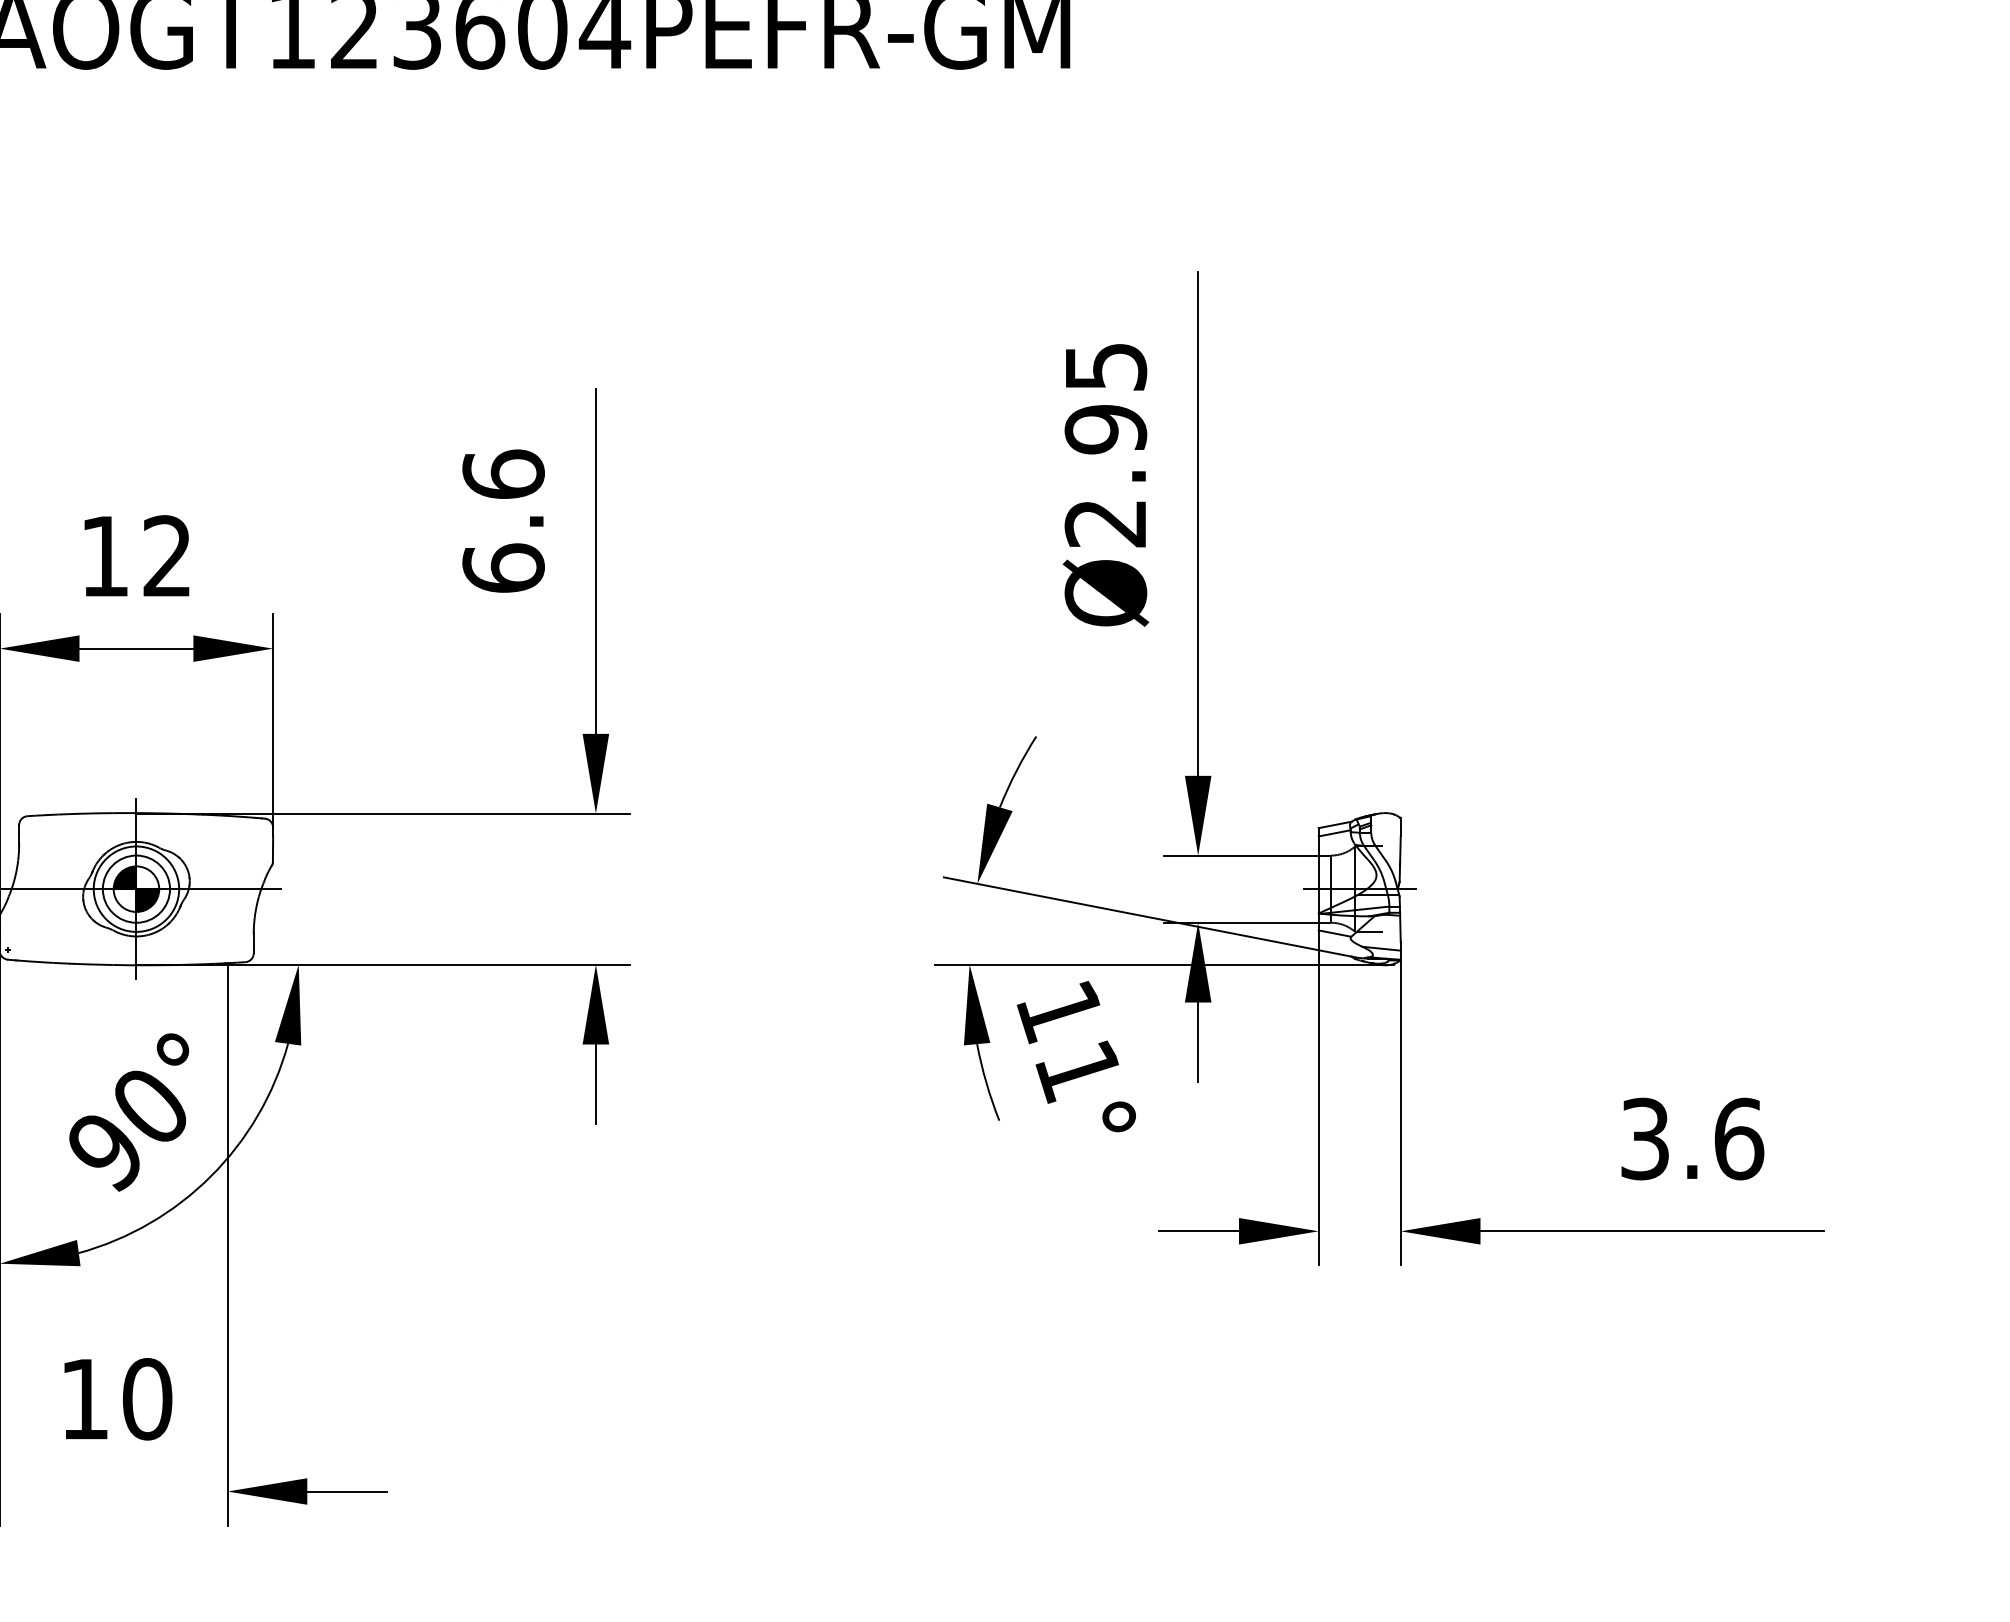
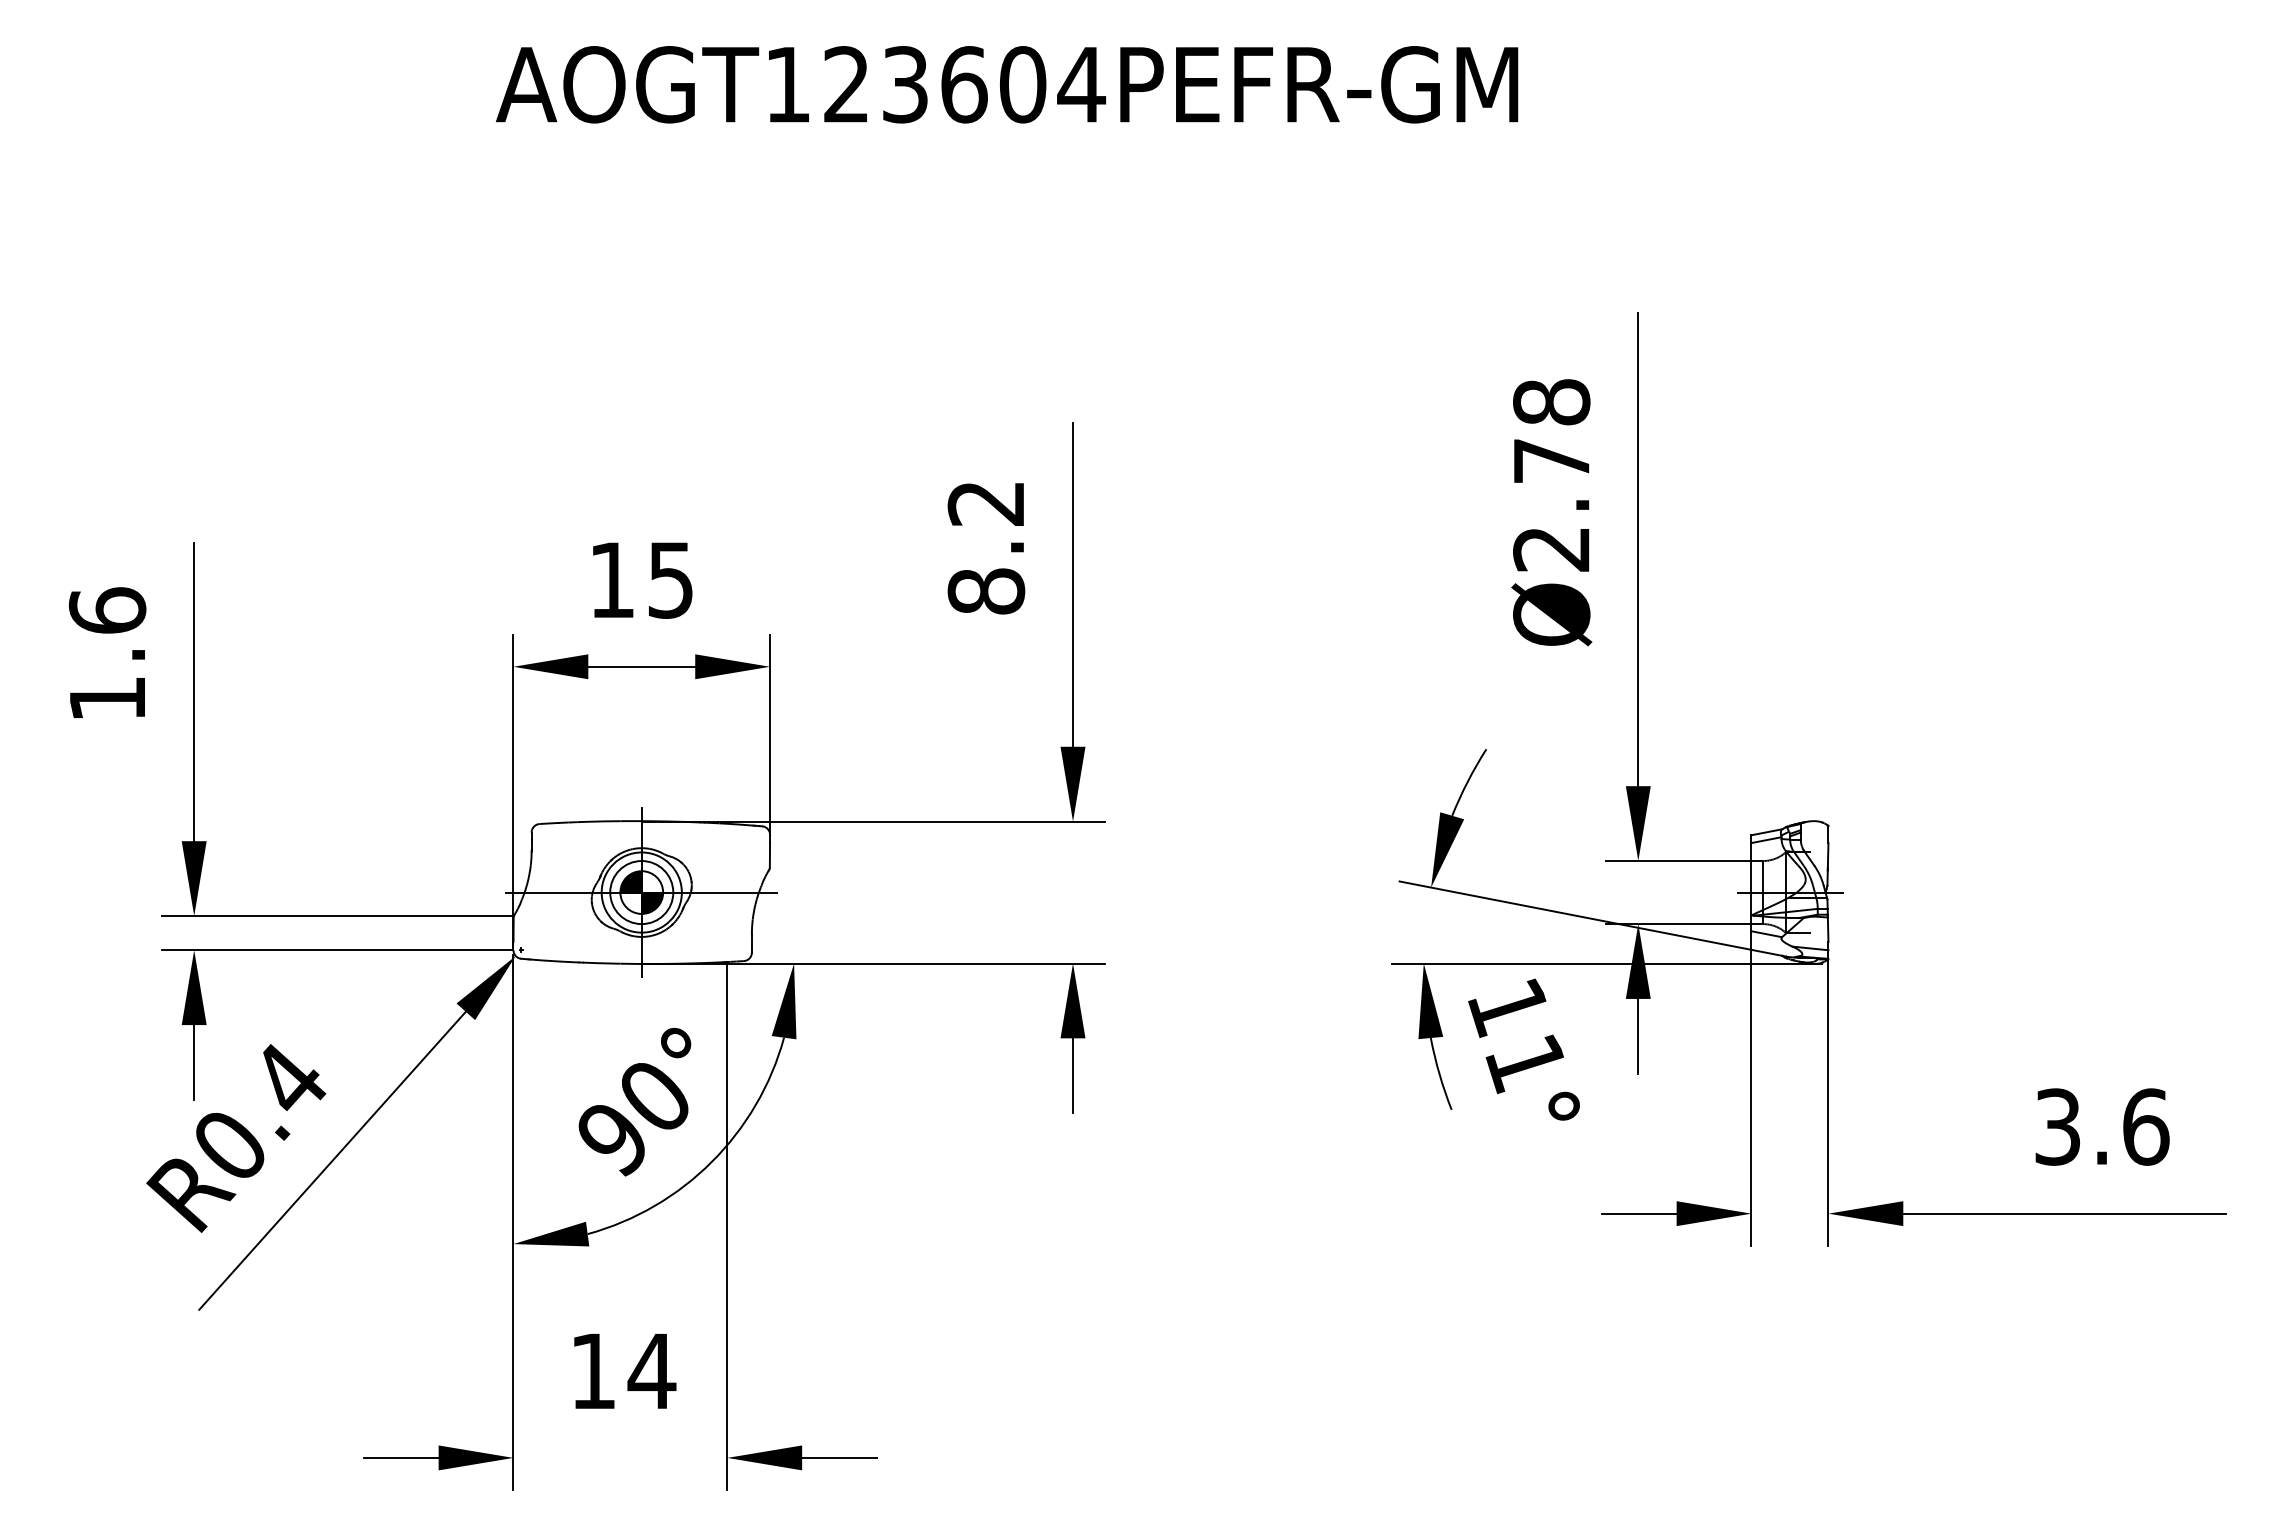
text: (1105, 397) -> (1551, 431), Ø2.95 -> Ø2.78
text: (503, 520) -> (986, 546), 6.6 -> 8.2
text: (167, 555) -> (670, 579), 12 -> 15
text: (146, 1399) -> (651, 1371), 10 -> 14

